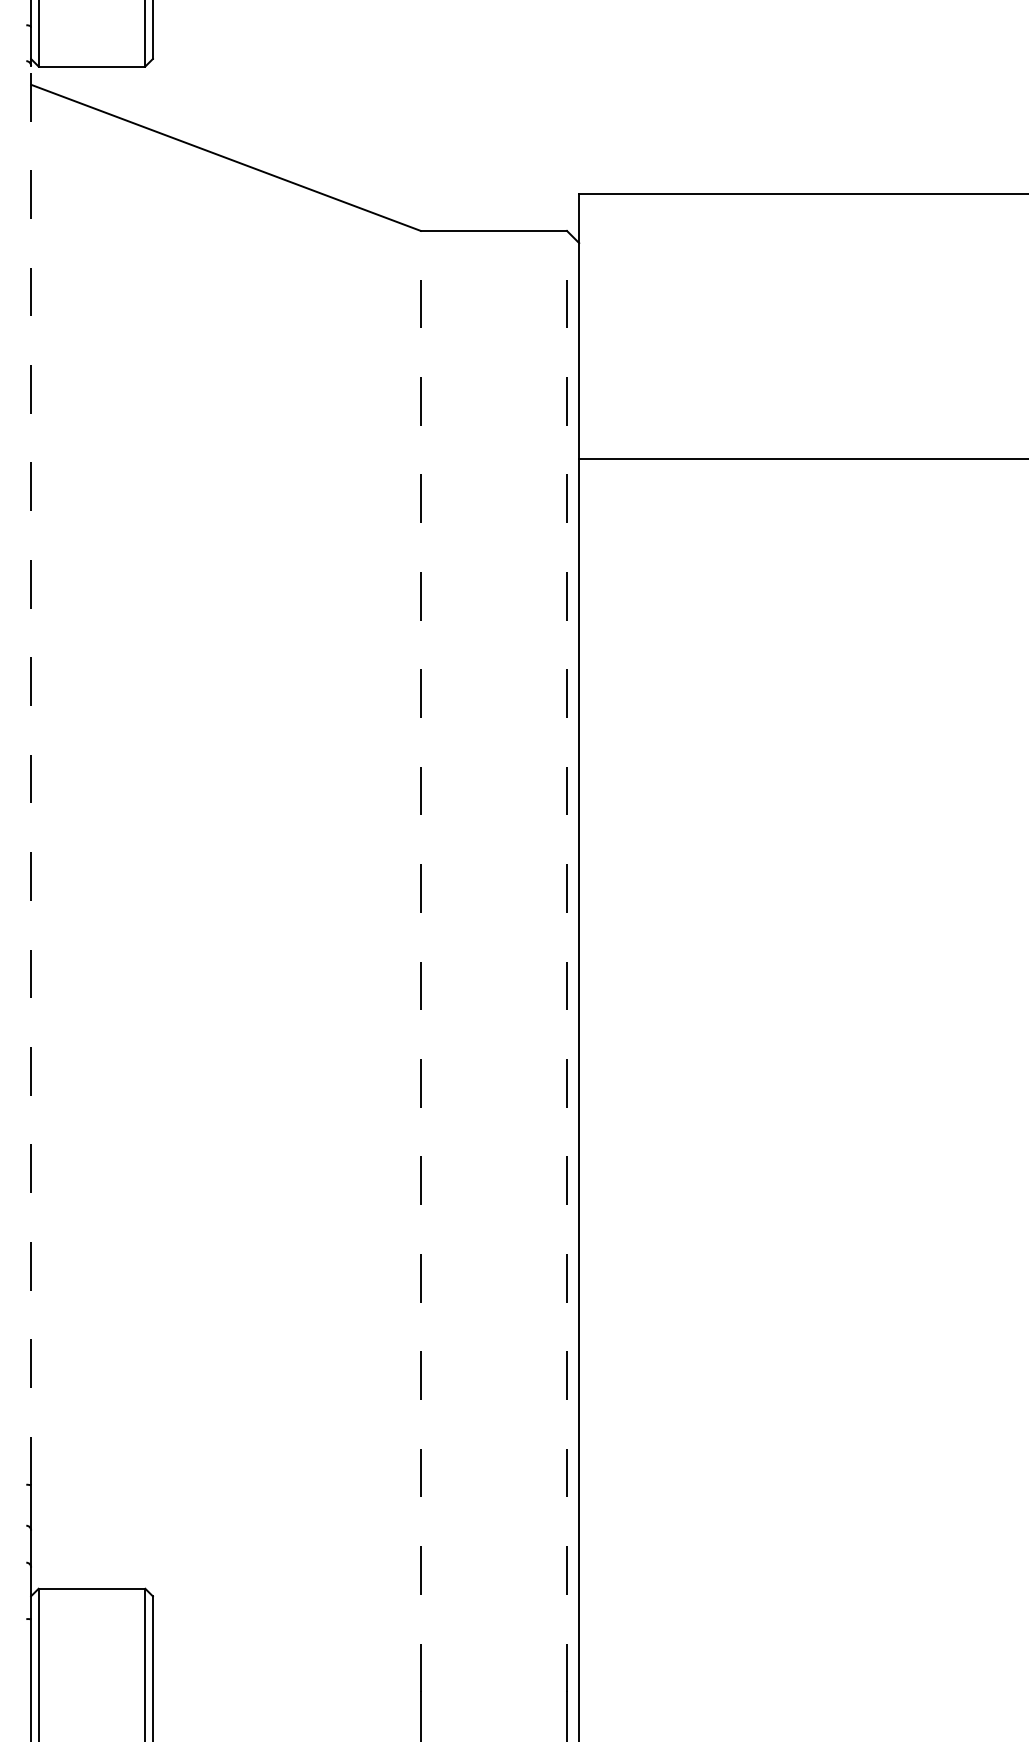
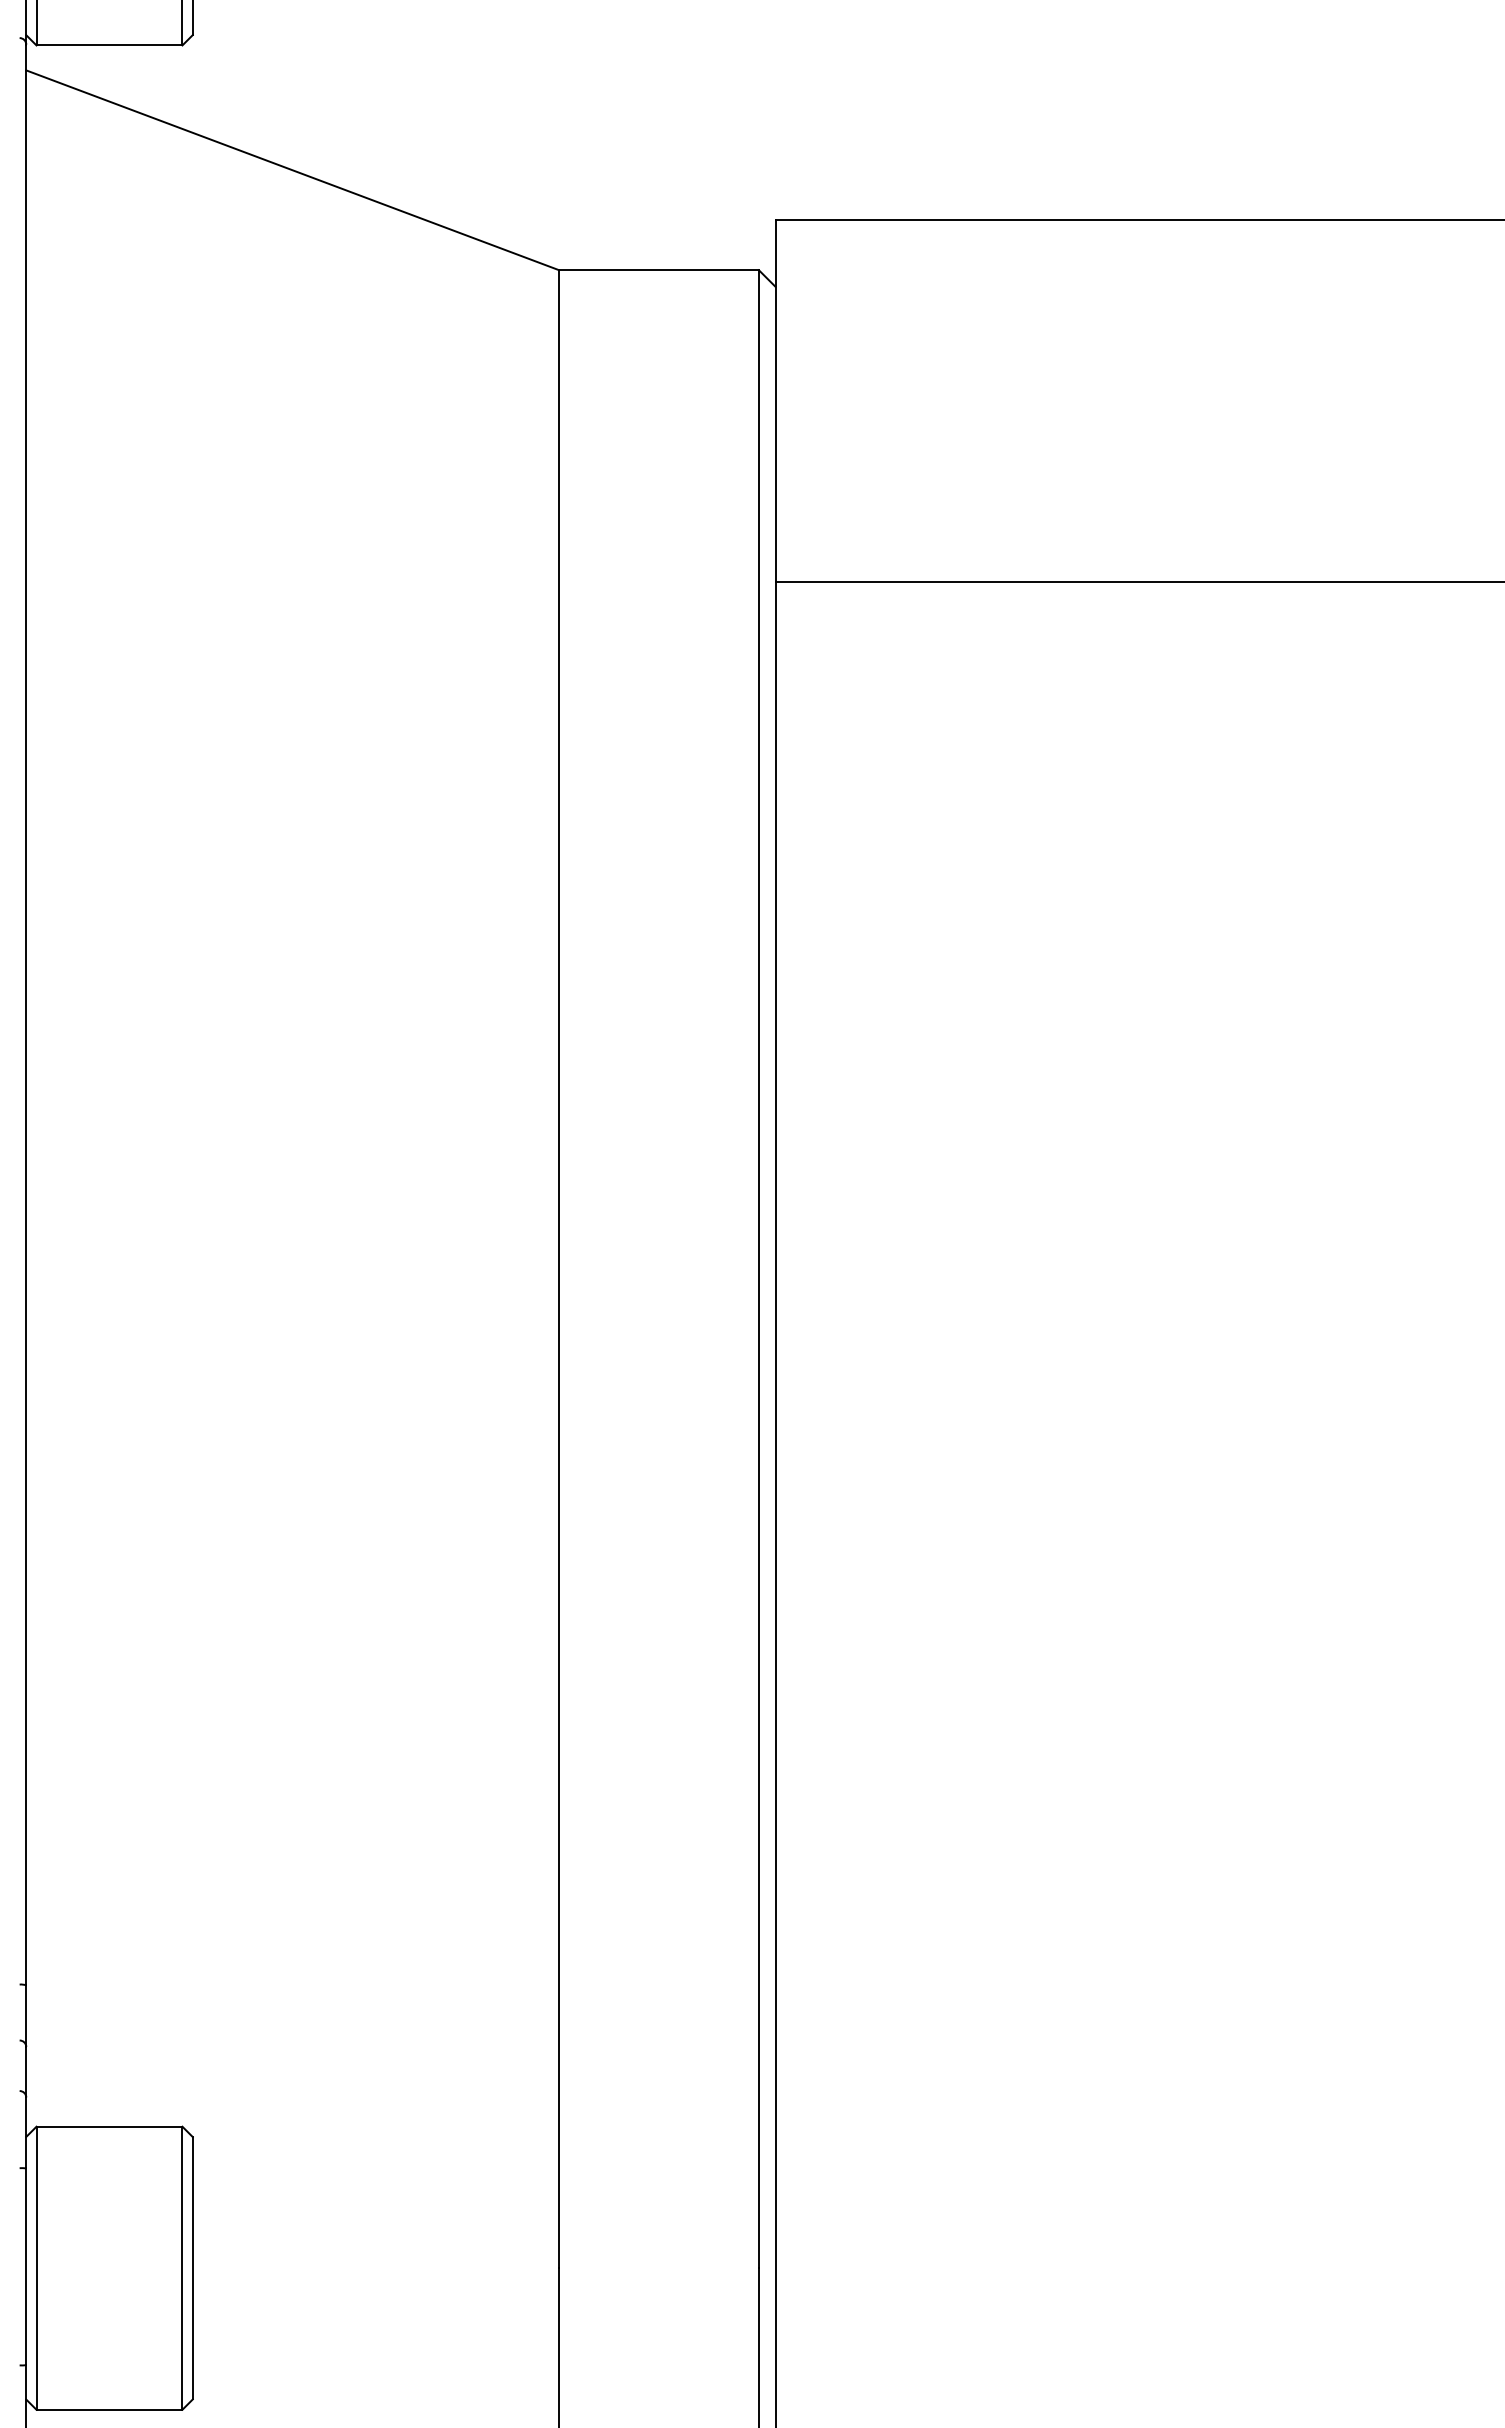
line: (31, 775) -> (26, 1014), dashed -> solid
line: (421, 961) -> (559, 1268), dashed -> solid
line: (566, 961) -> (758, 1268), dashed -> solid

